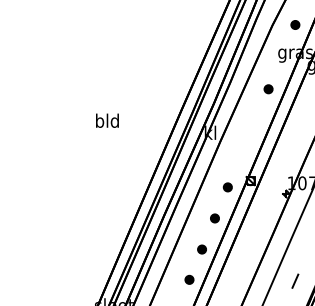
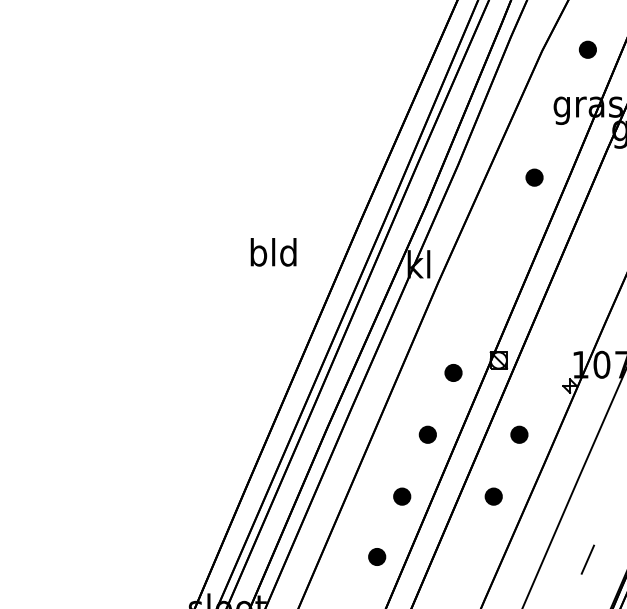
text: (107, 120) -> (273, 251), moved
part: (260, 218) -> (518, 434), added
part: (247, 249) -> (492, 496), added

